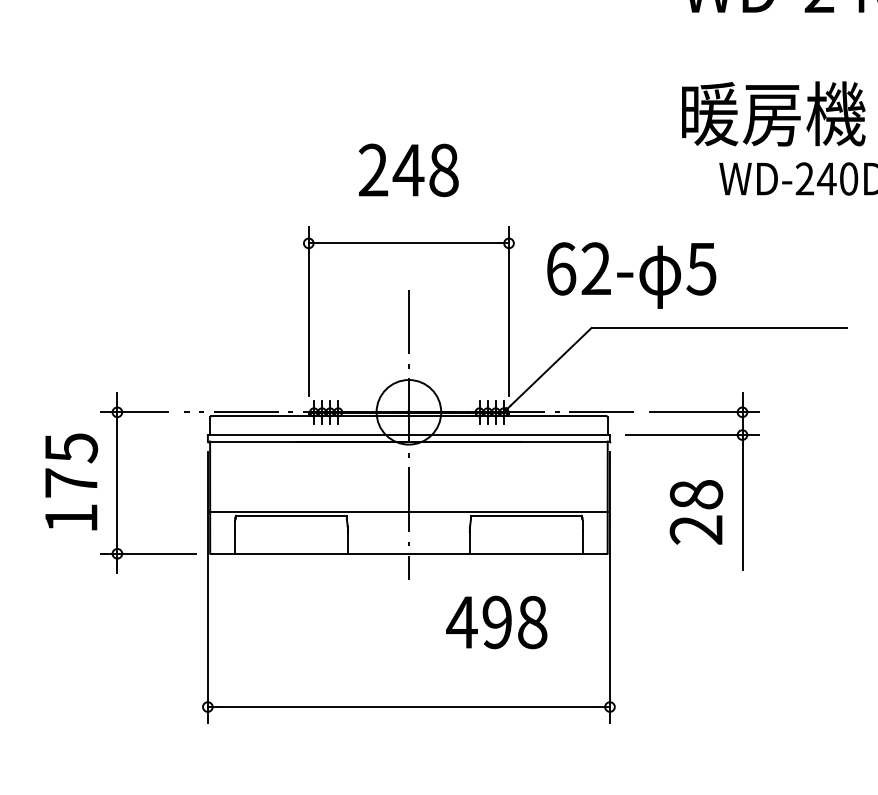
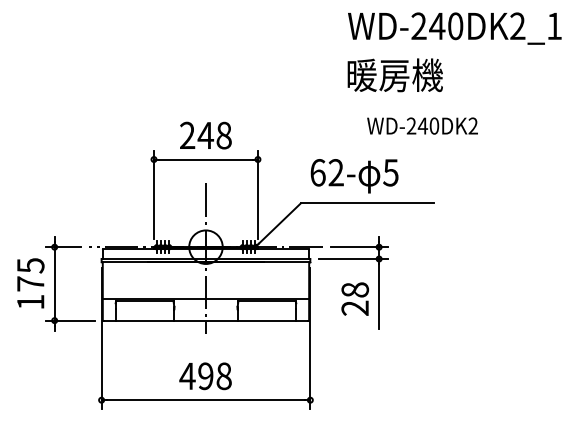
text: (772, 114) -> (394, 75), moved
text: (407, 170) -> (205, 135), moved
text: (631, 276) -> (354, 176), moved
text: (496, 622) -> (205, 376), moved

